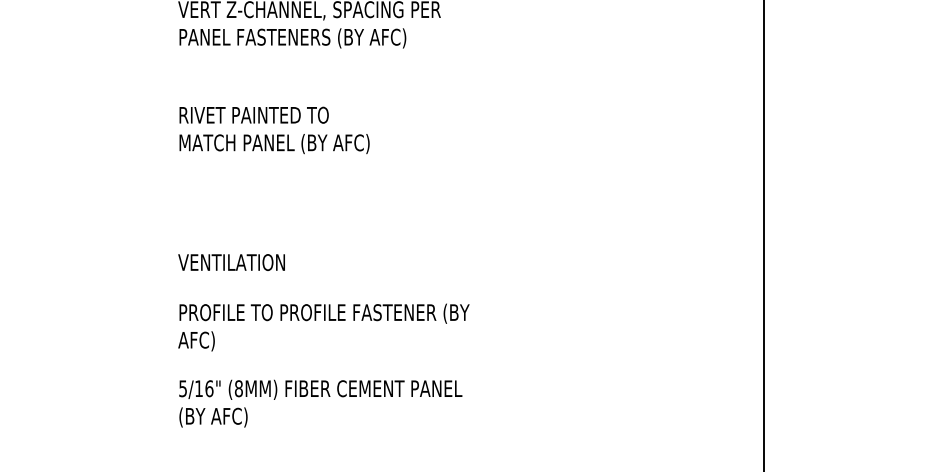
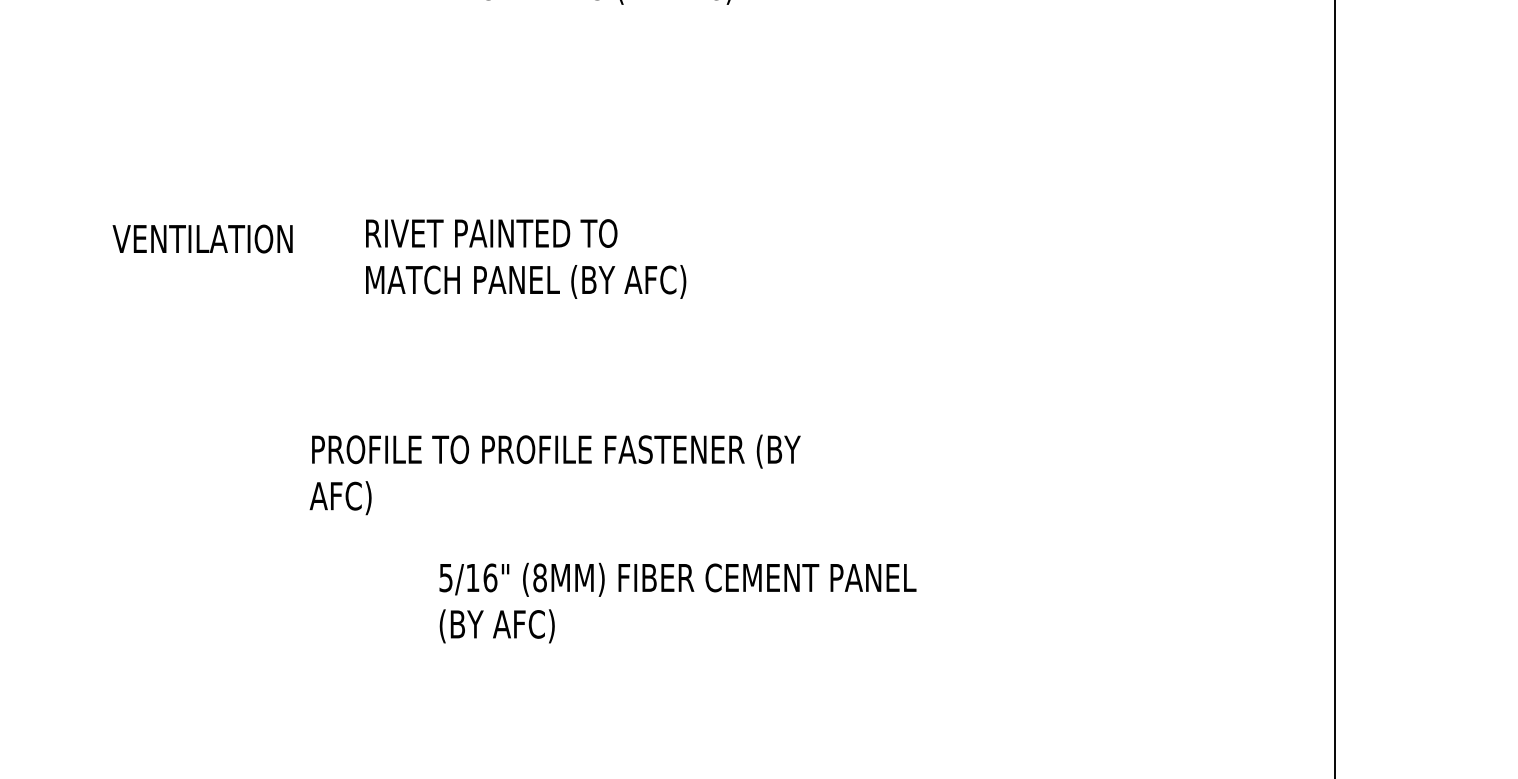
text: (274, 130) -> (525, 259), moved
text: (231, 262) -> (202, 238), moved
text: (323, 327) -> (554, 474), moved
text: (320, 403) -> (677, 602), moved

